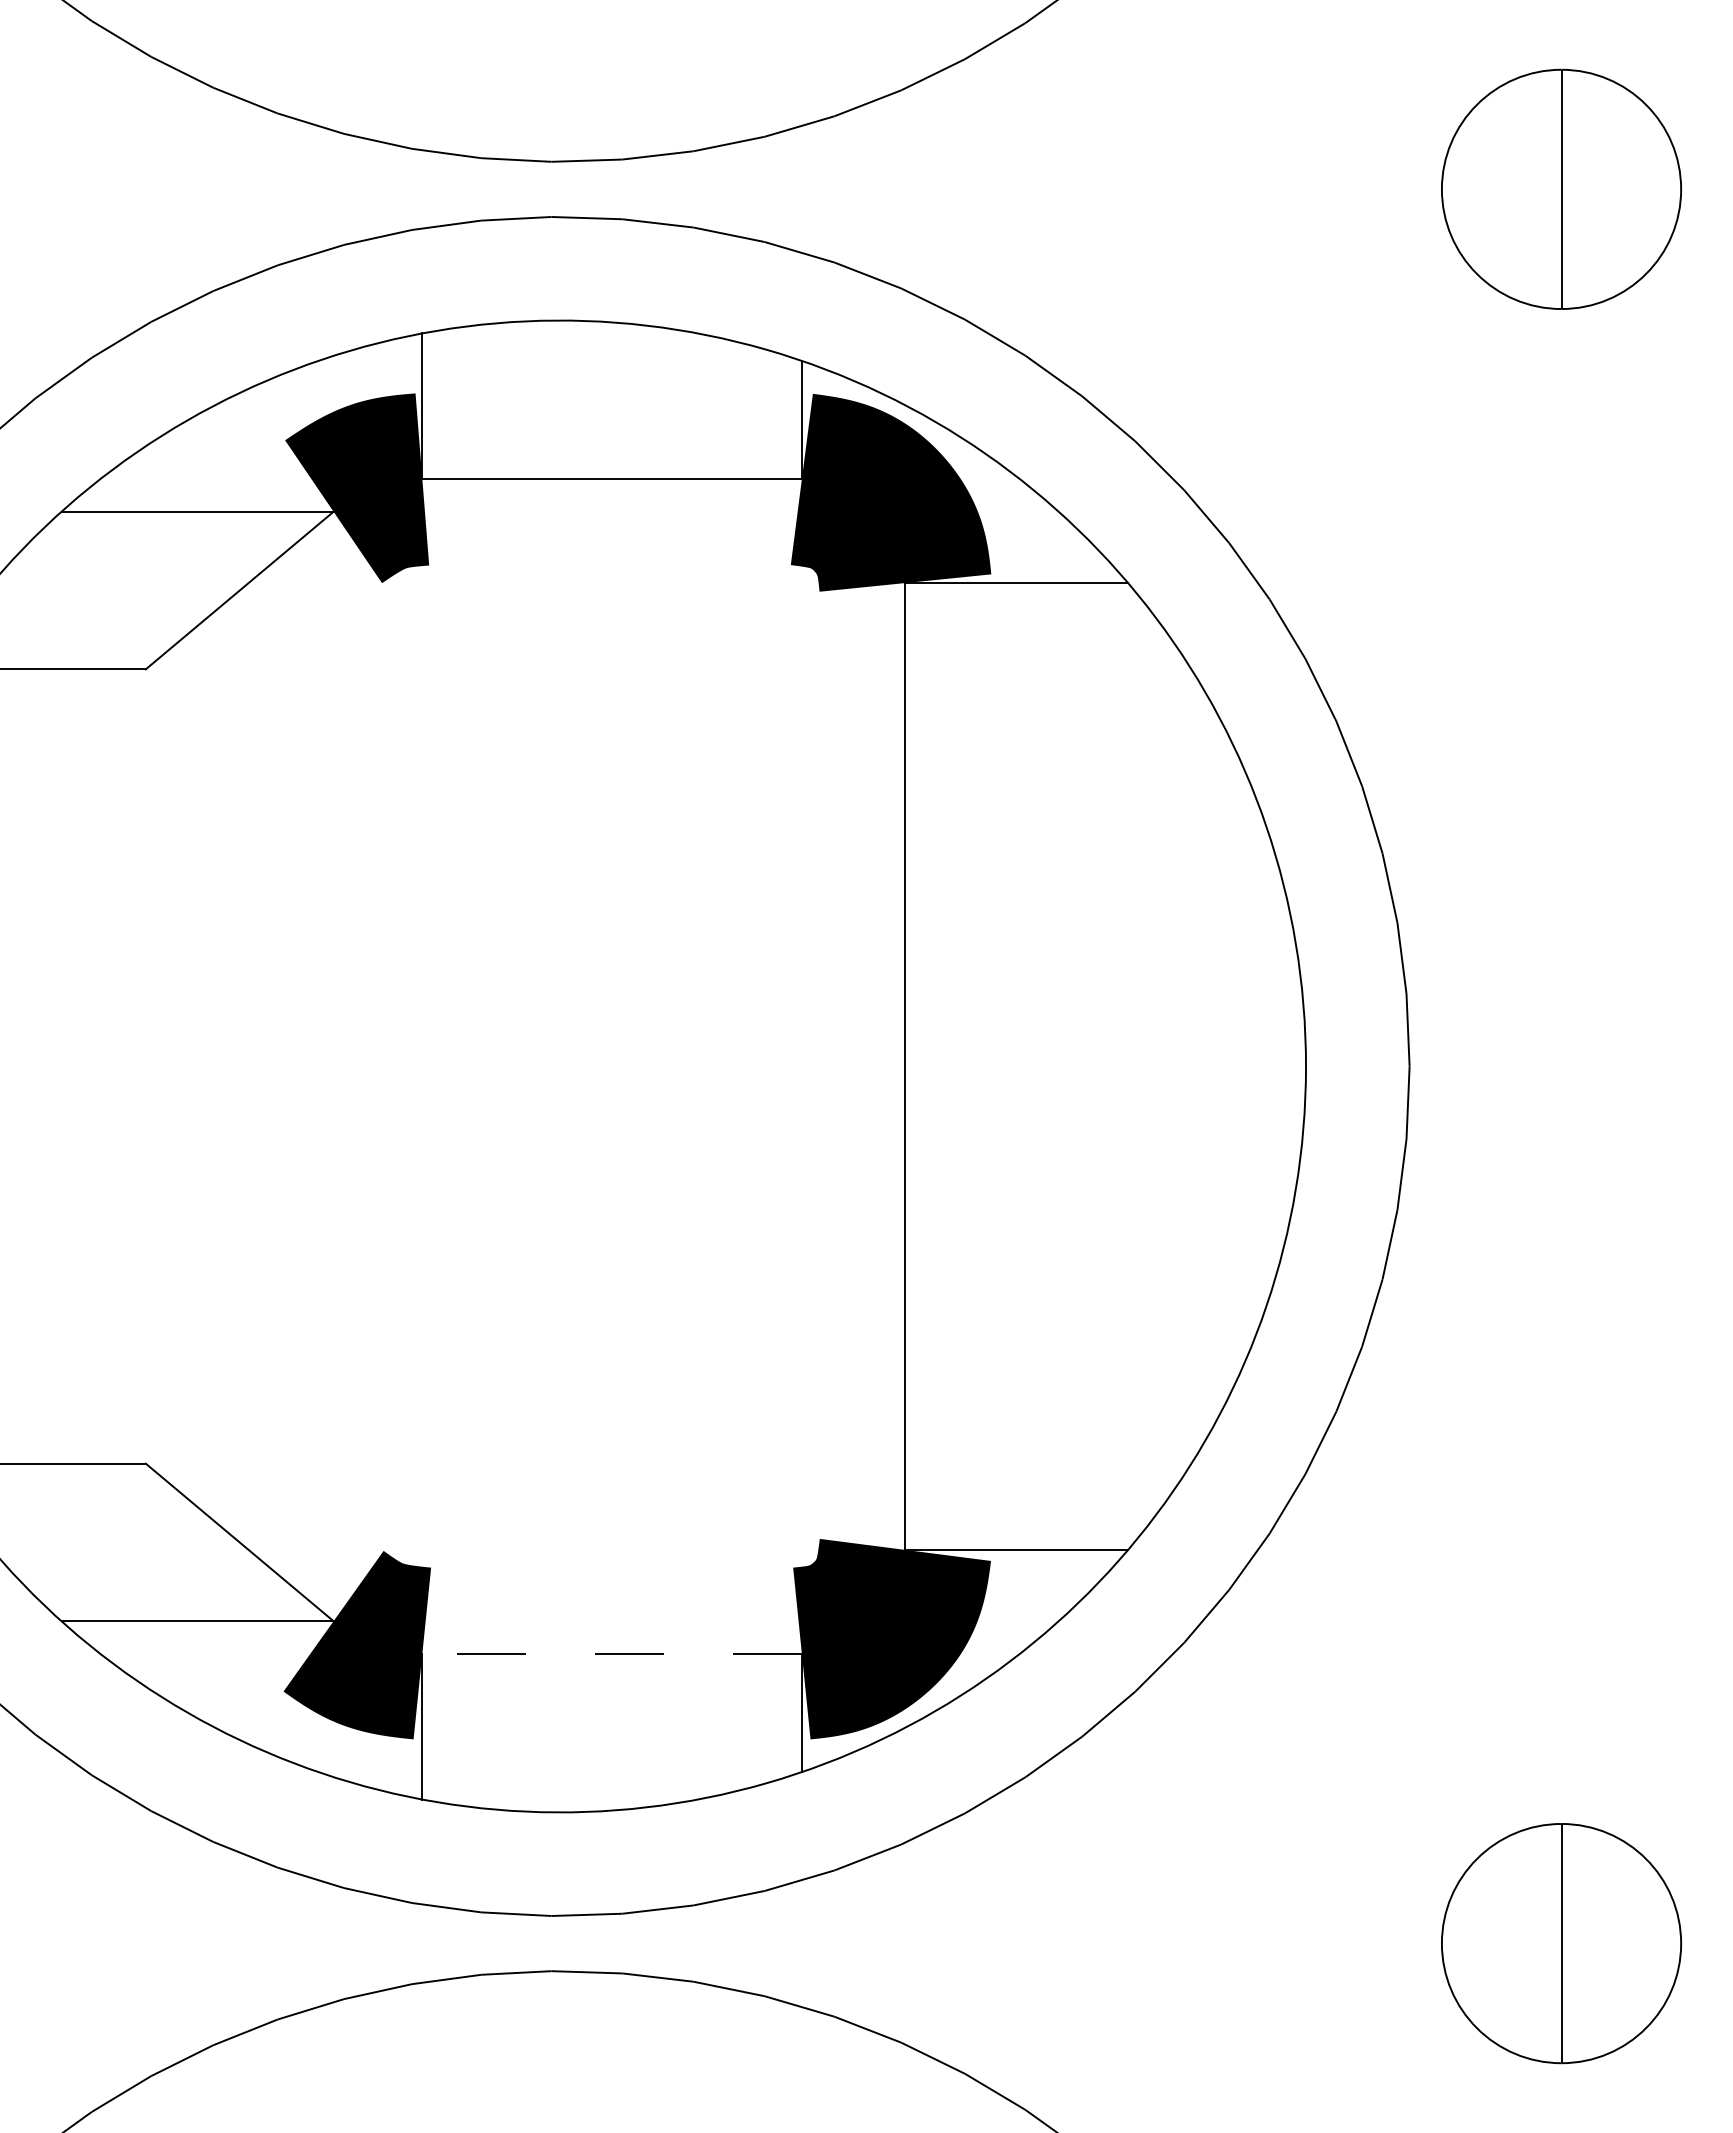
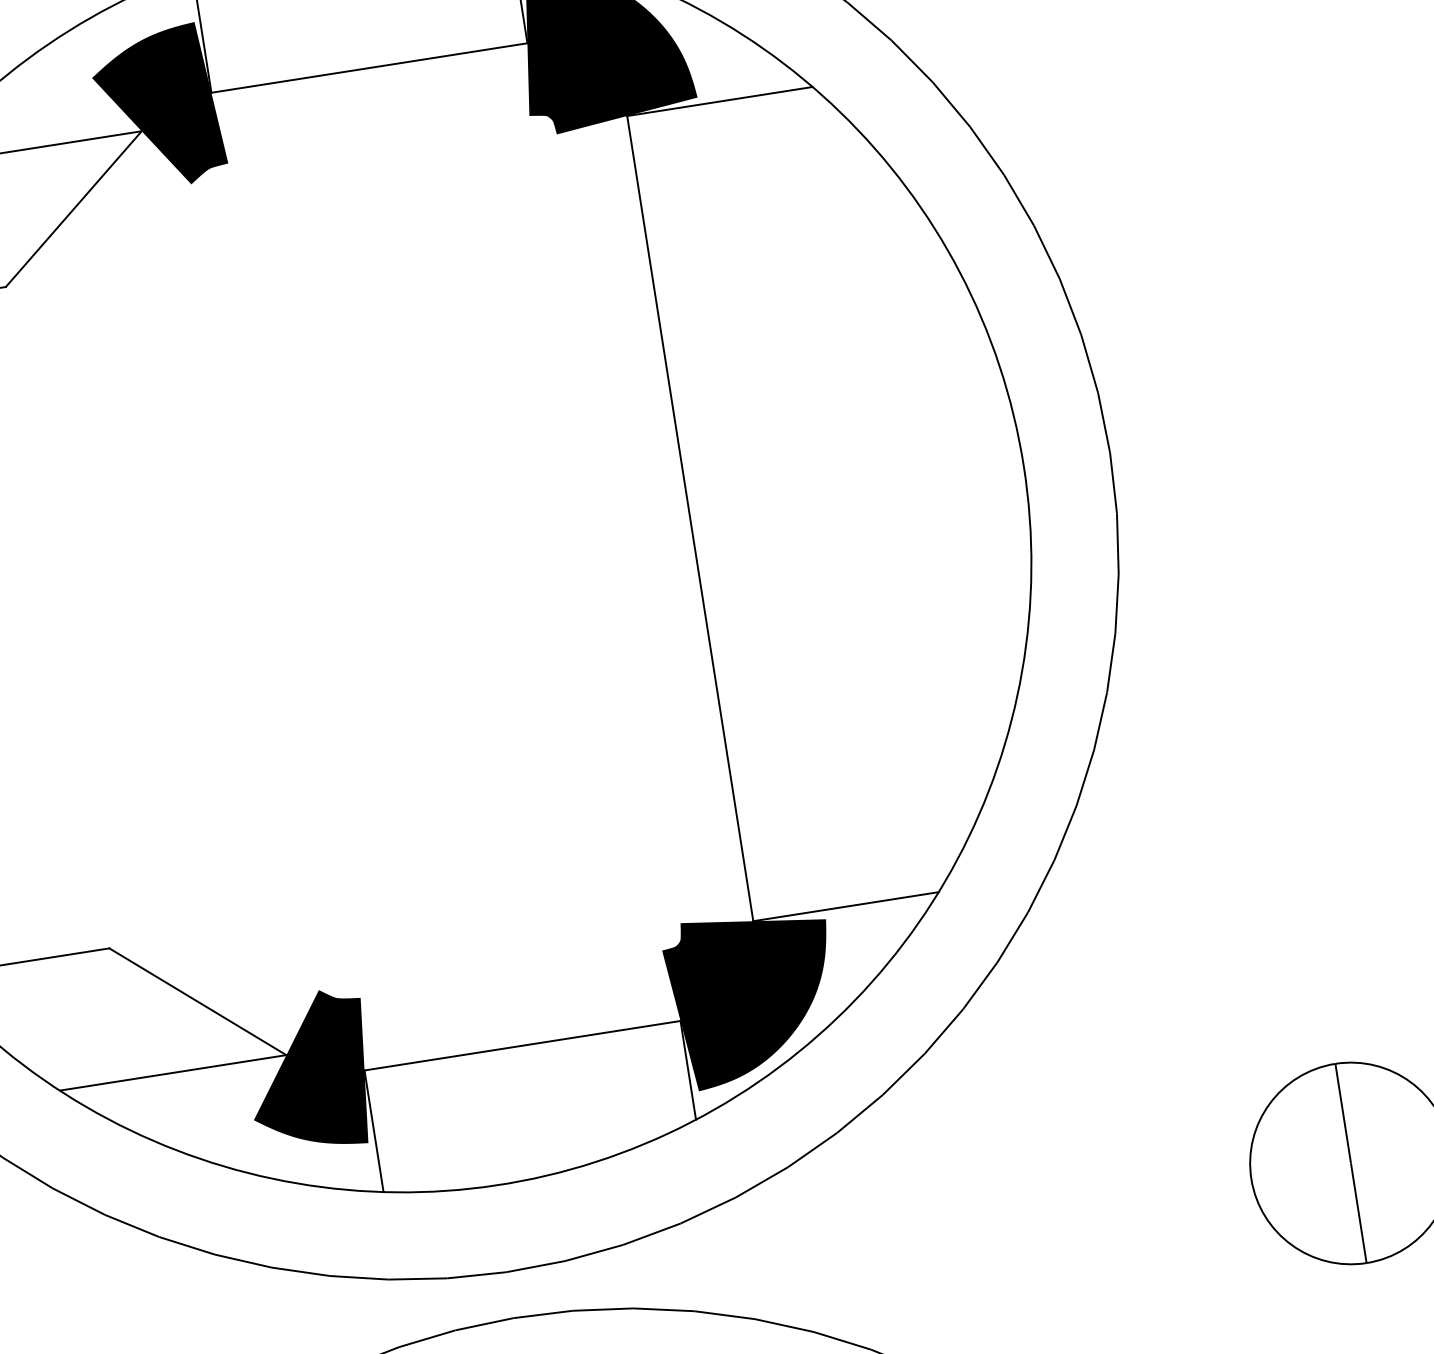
line: (612, 1653) -> (522, 1045), dashed -> solid

